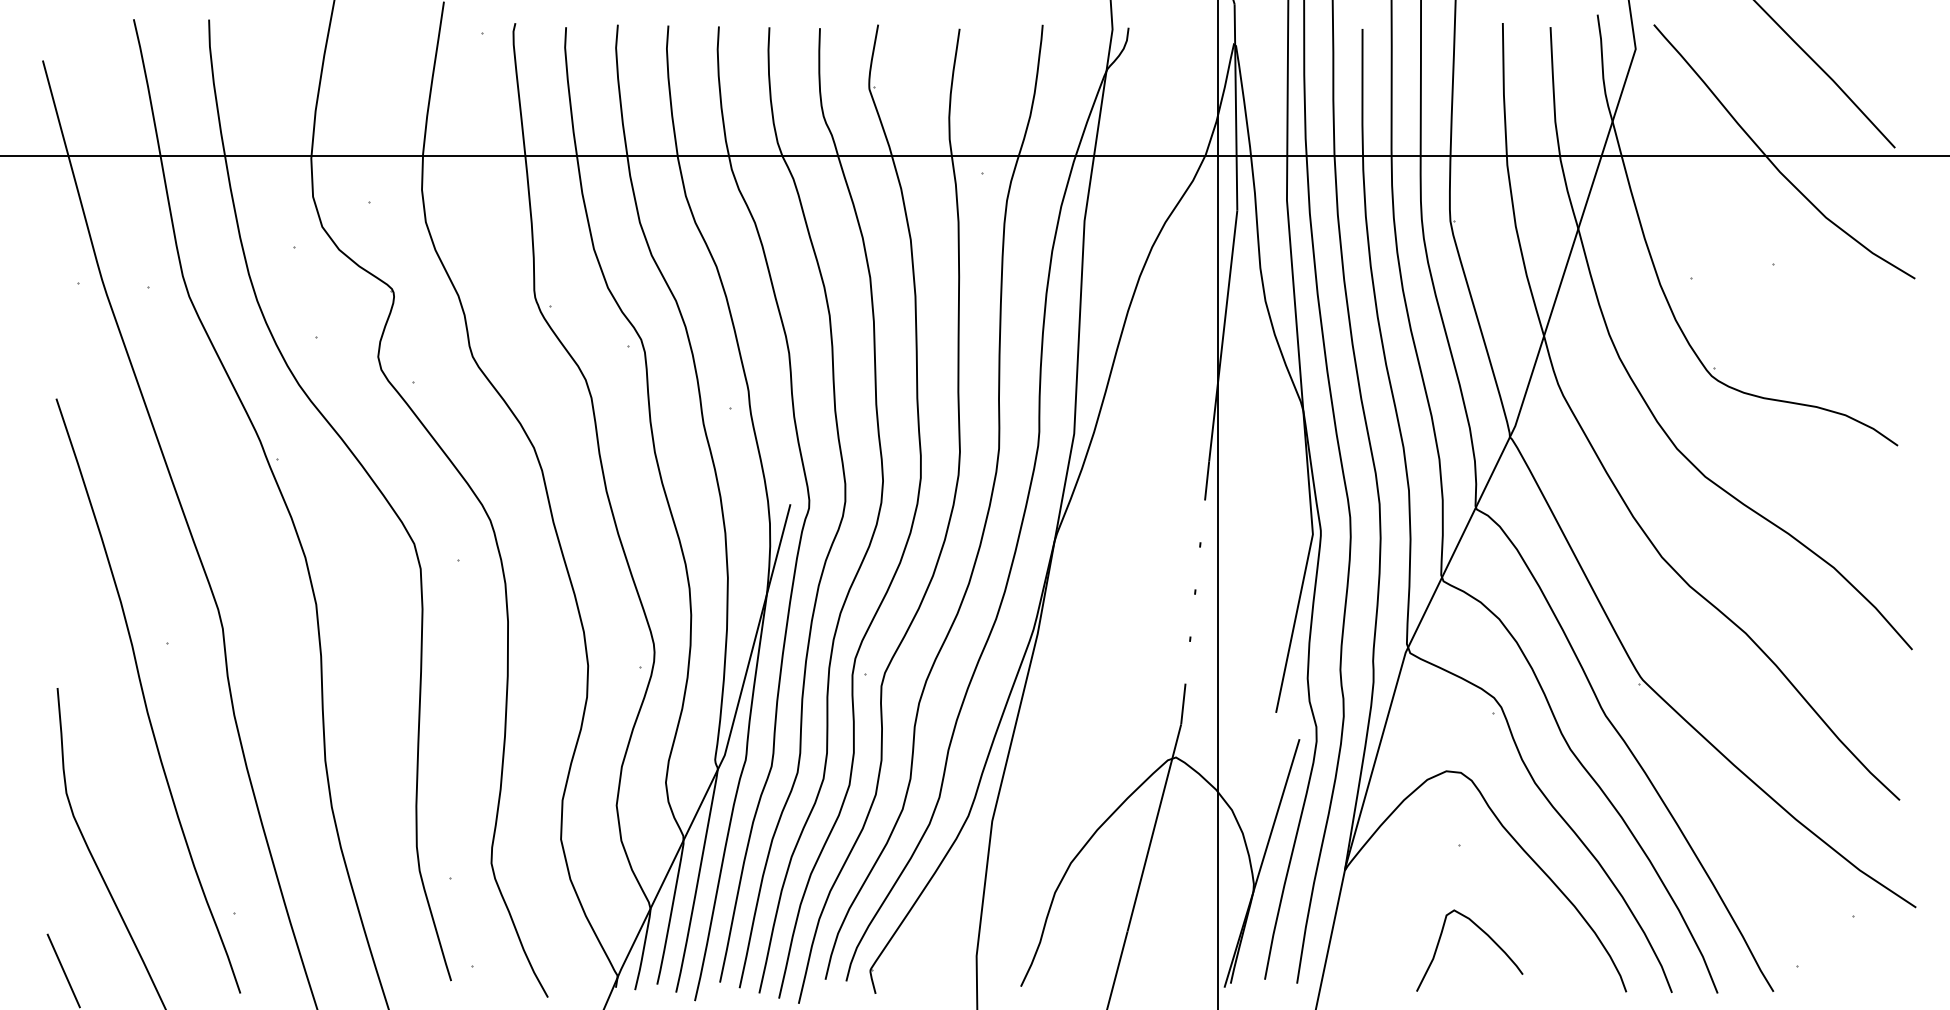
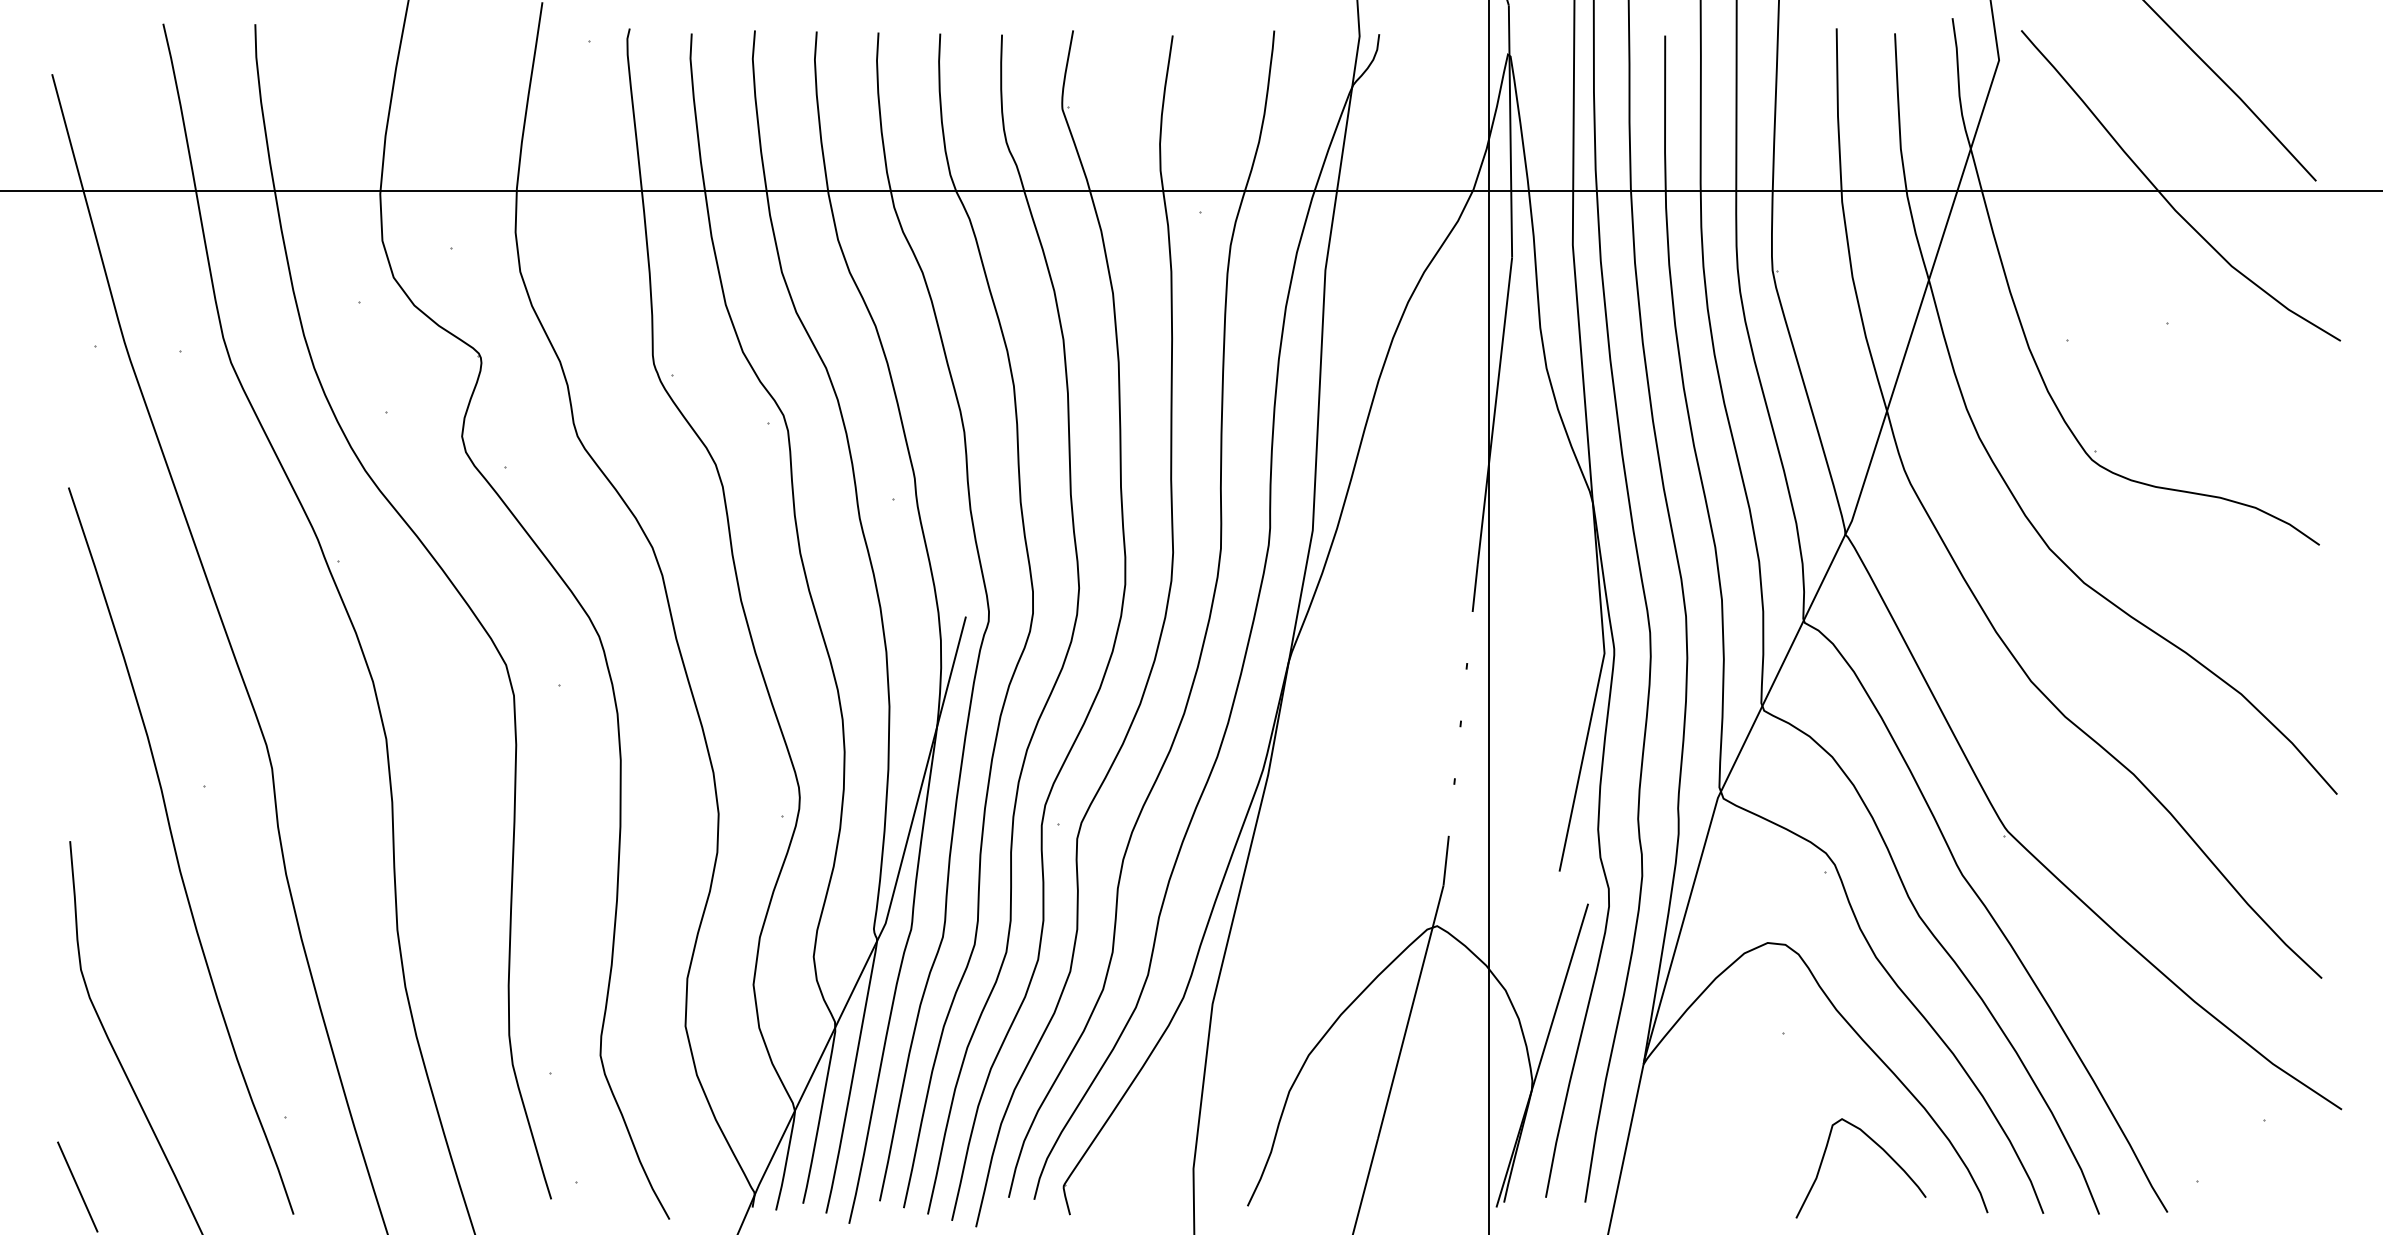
curve: (1485, 934) -> (1880, 1148), moved

